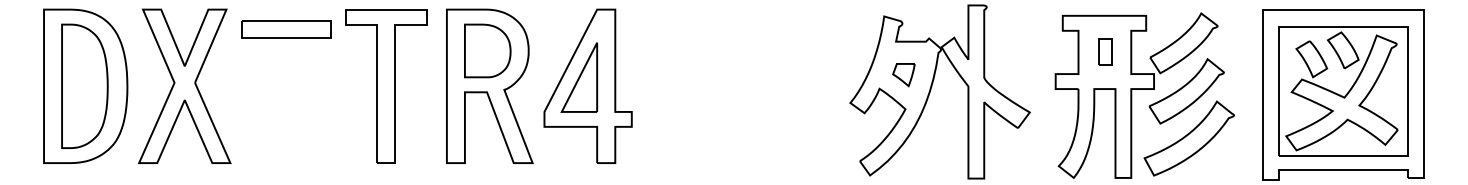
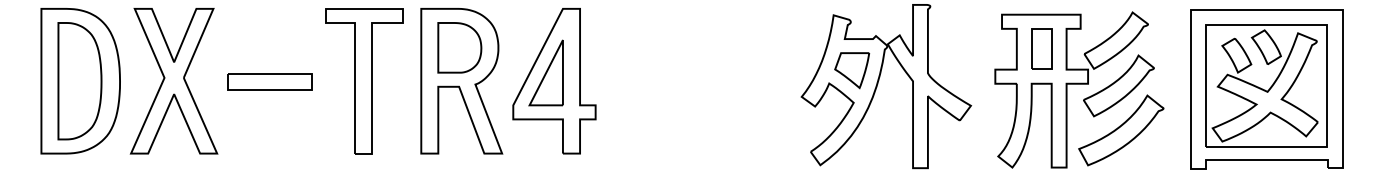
part: (286, 29) -> (270, 82), moved
part: (1104, 52) -> (1041, 49), size x1.67
part: (903, 74) -> (851, 70), size x1.67

